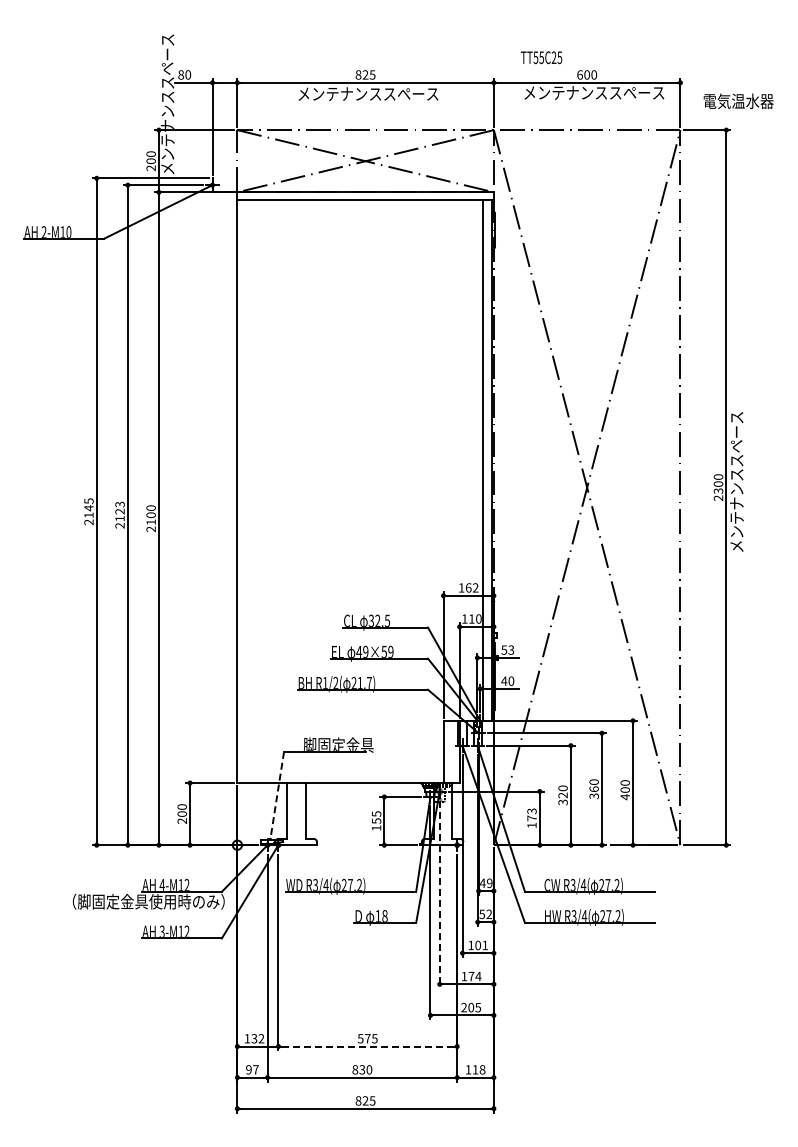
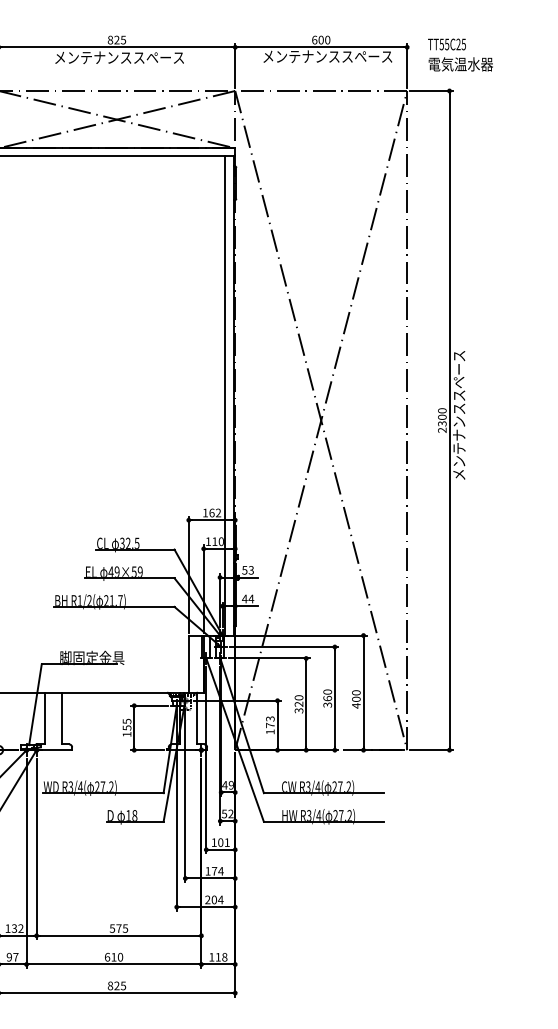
text: (541, 57) -> (446, 44), moved
text: (511, 680) -> (251, 598), 40 -> 44
line: (277, 796) -> (35, 705), dashed -> solid
line: (439, 894) -> (185, 795), dashed -> solid
text: (478, 1007) -> (221, 899), 205 -> 204
line: (367, 1046) -> (118, 935), dashed -> solid
text: (358, 1069) -> (110, 956), 830 -> 610

